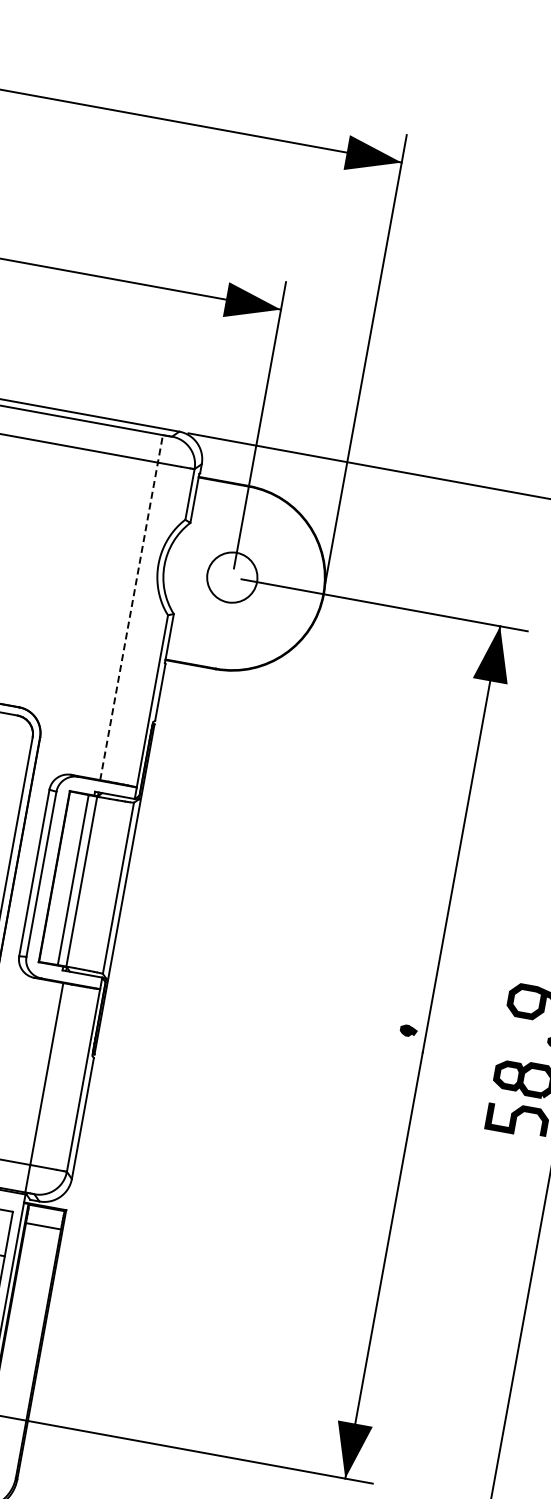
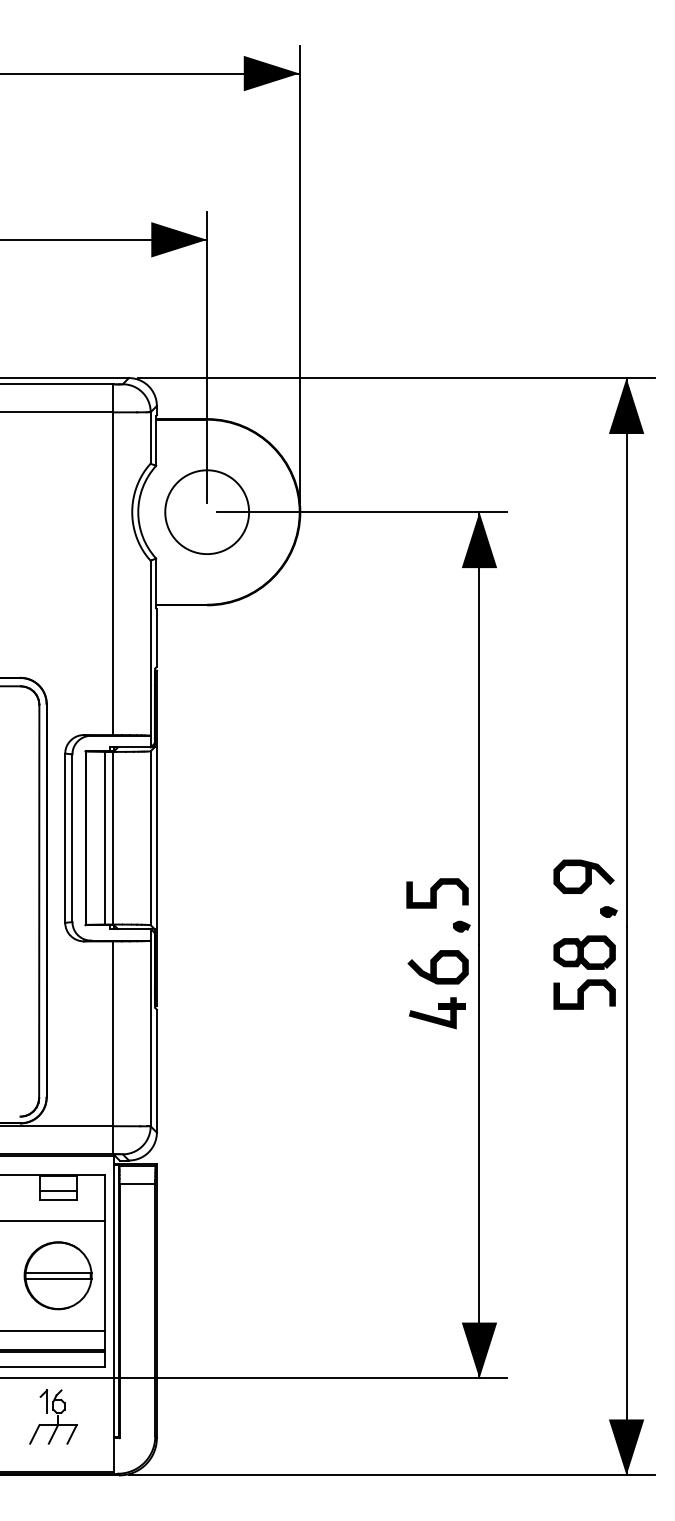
circle: (232, 577) -> (207, 512), size x1.67
line: (131, 607) -> (113, 559), dashed -> solid
curve: (389, 993) -> (436, 893), added
curve: (376, 1066) -> (436, 967), added
part: (369, 1112) -> (437, 1013), added

